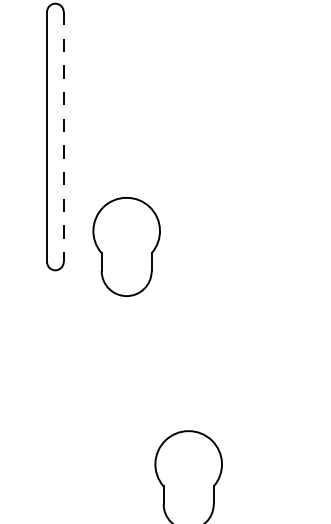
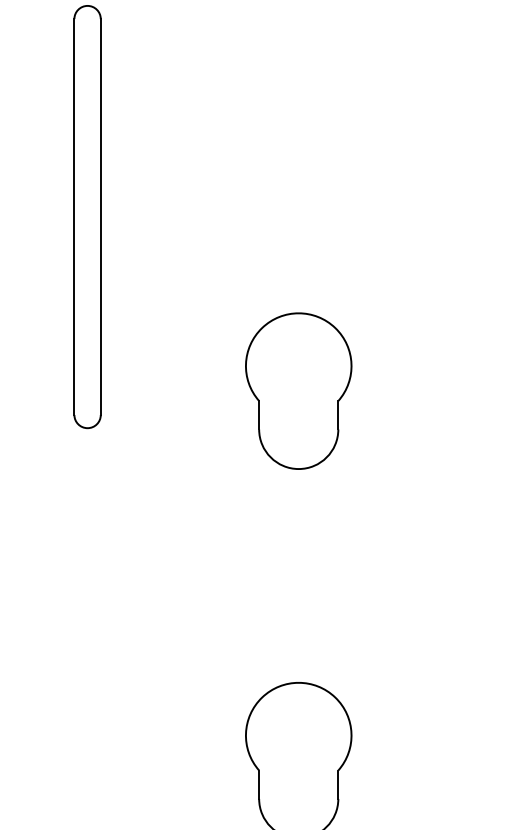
line: (63, 137) -> (100, 217), dashed -> solid
part: (126, 246) -> (298, 390), moved

